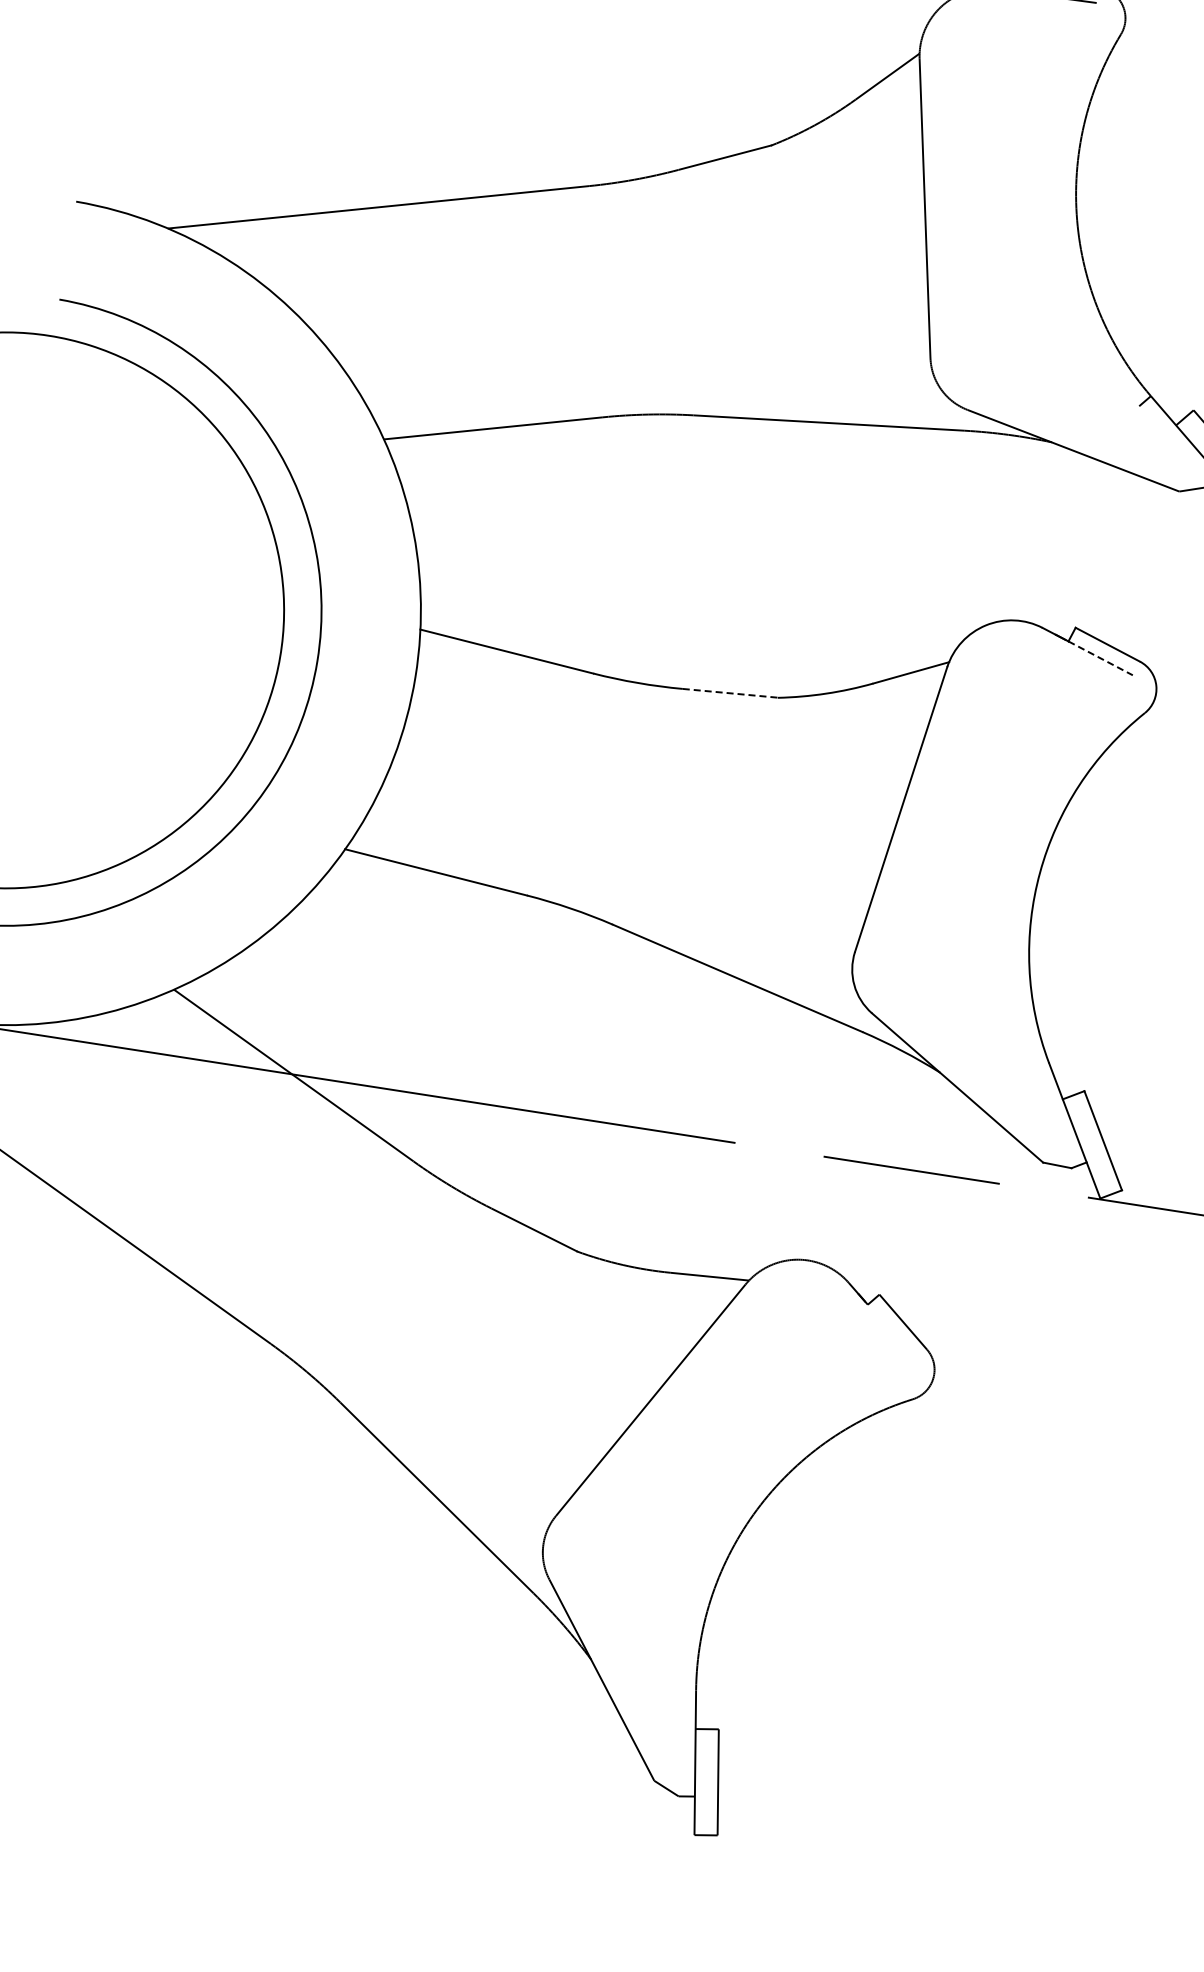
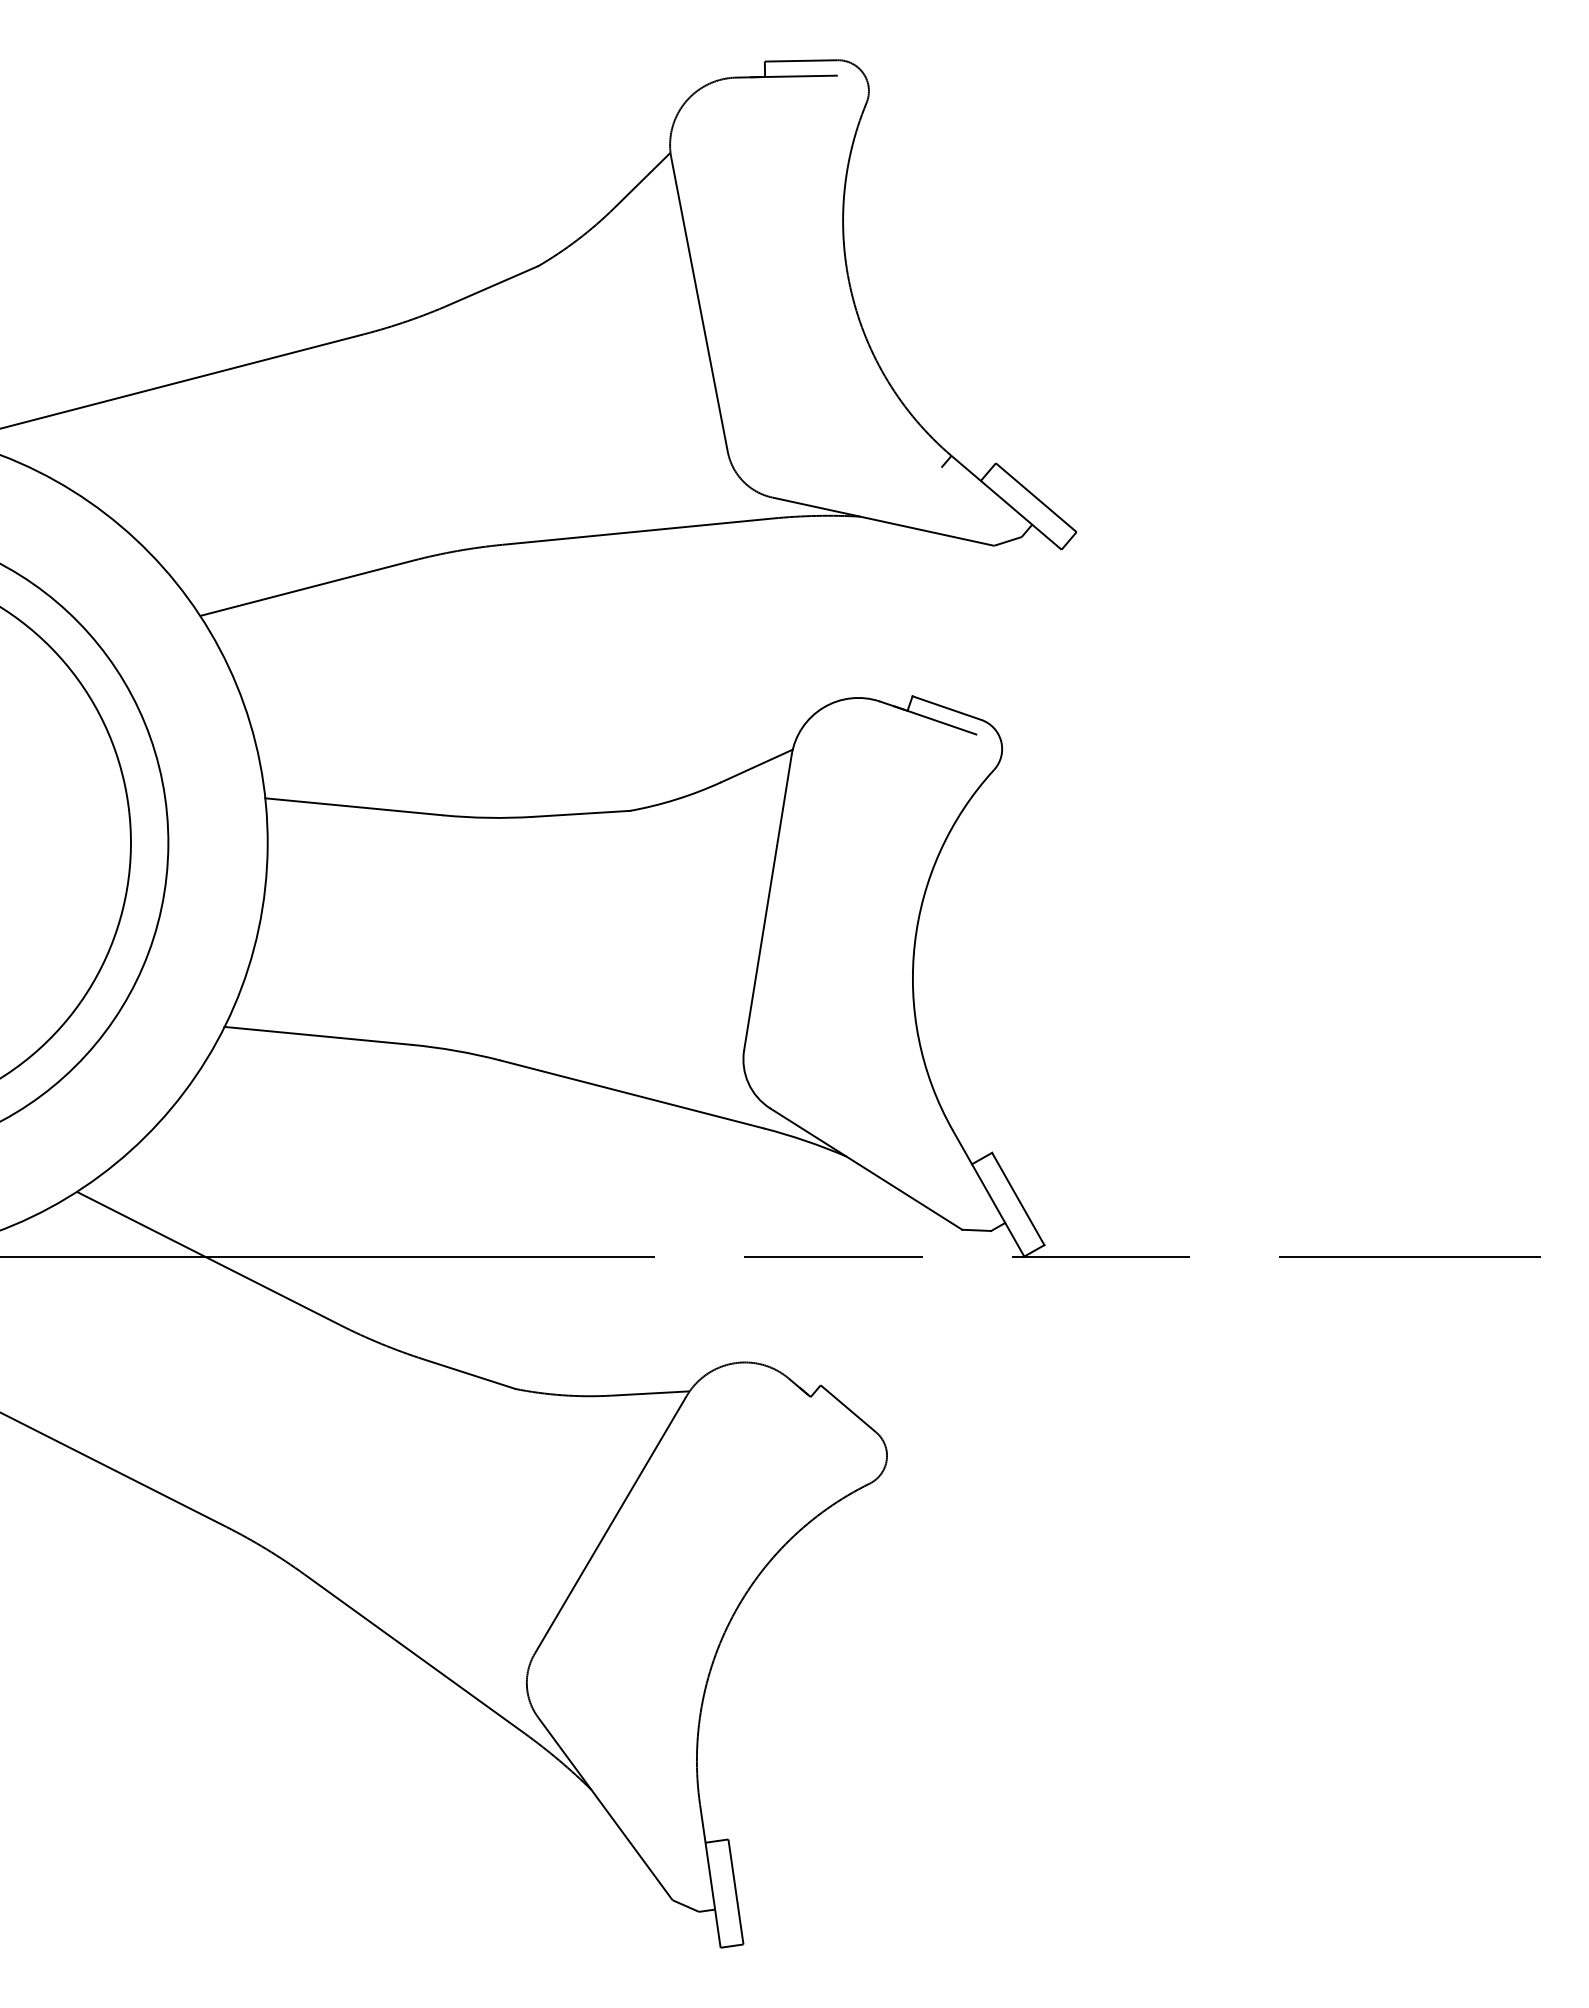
line: (1101, 658) -> (942, 722), dashed -> solid
line: (731, 693) -> (582, 813), dashed -> solid

